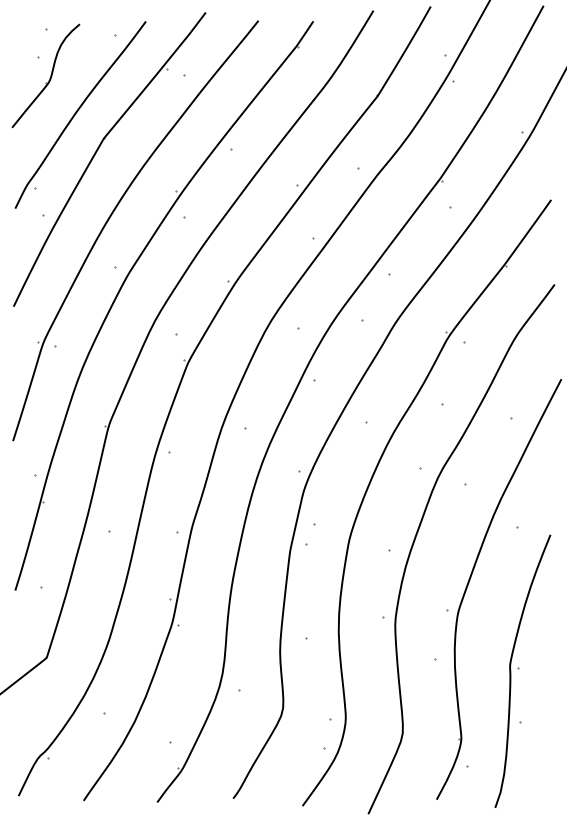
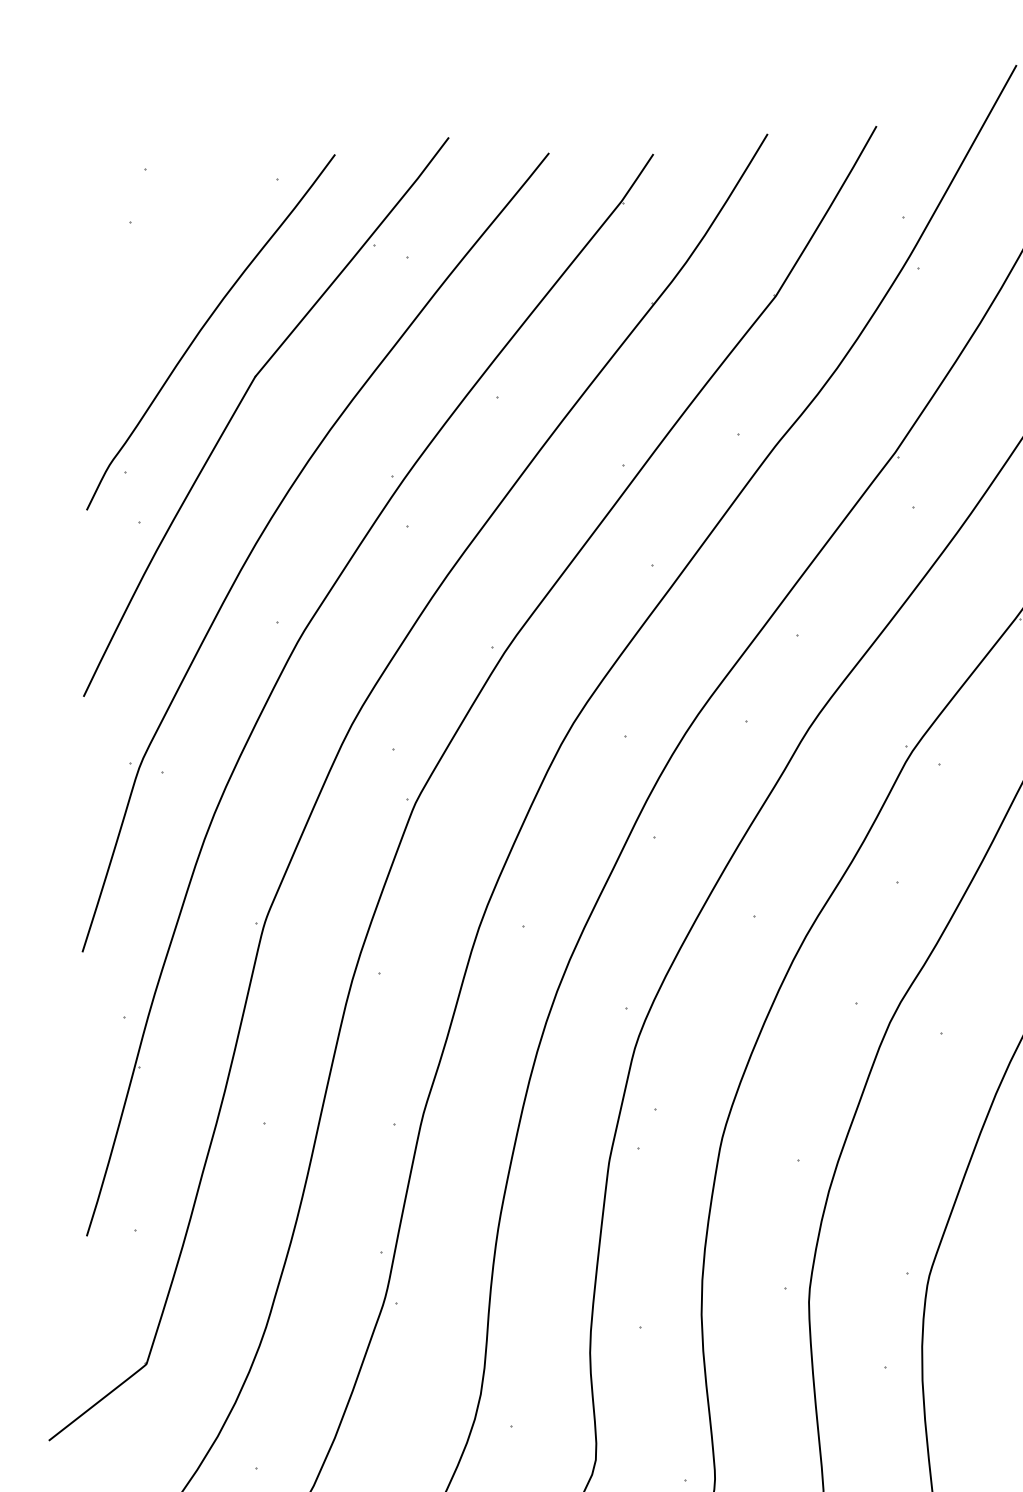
part: (45, 75) -> (144, 257), removed

